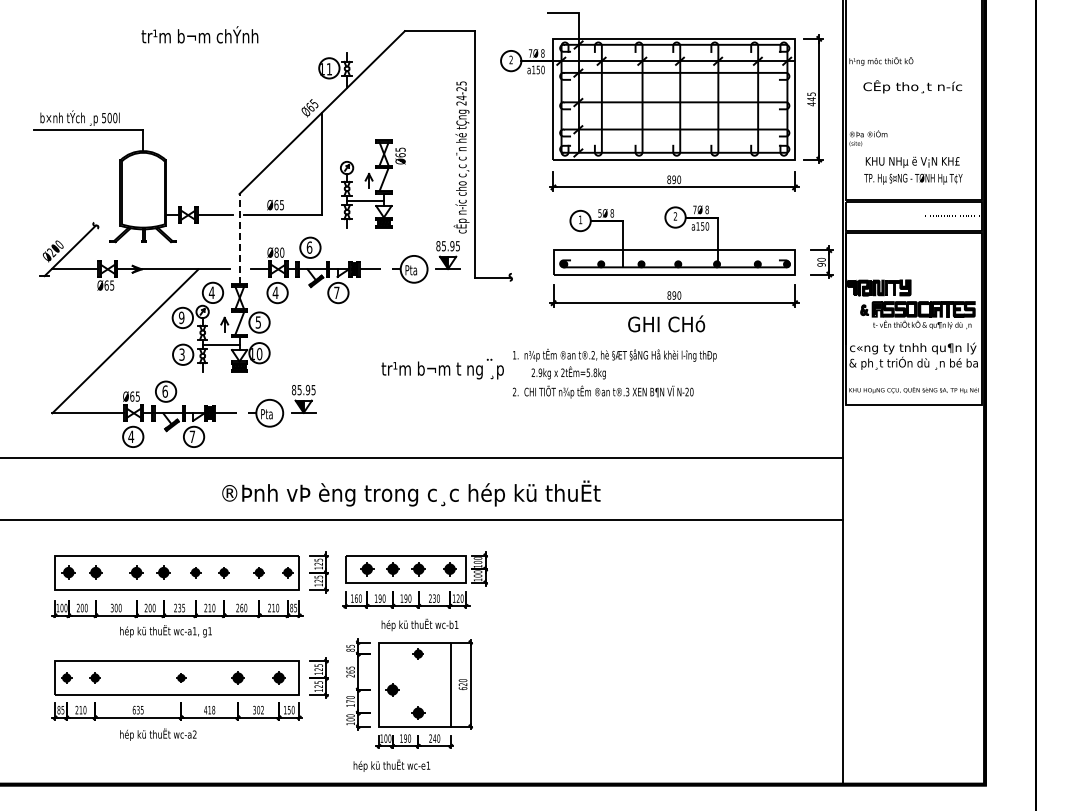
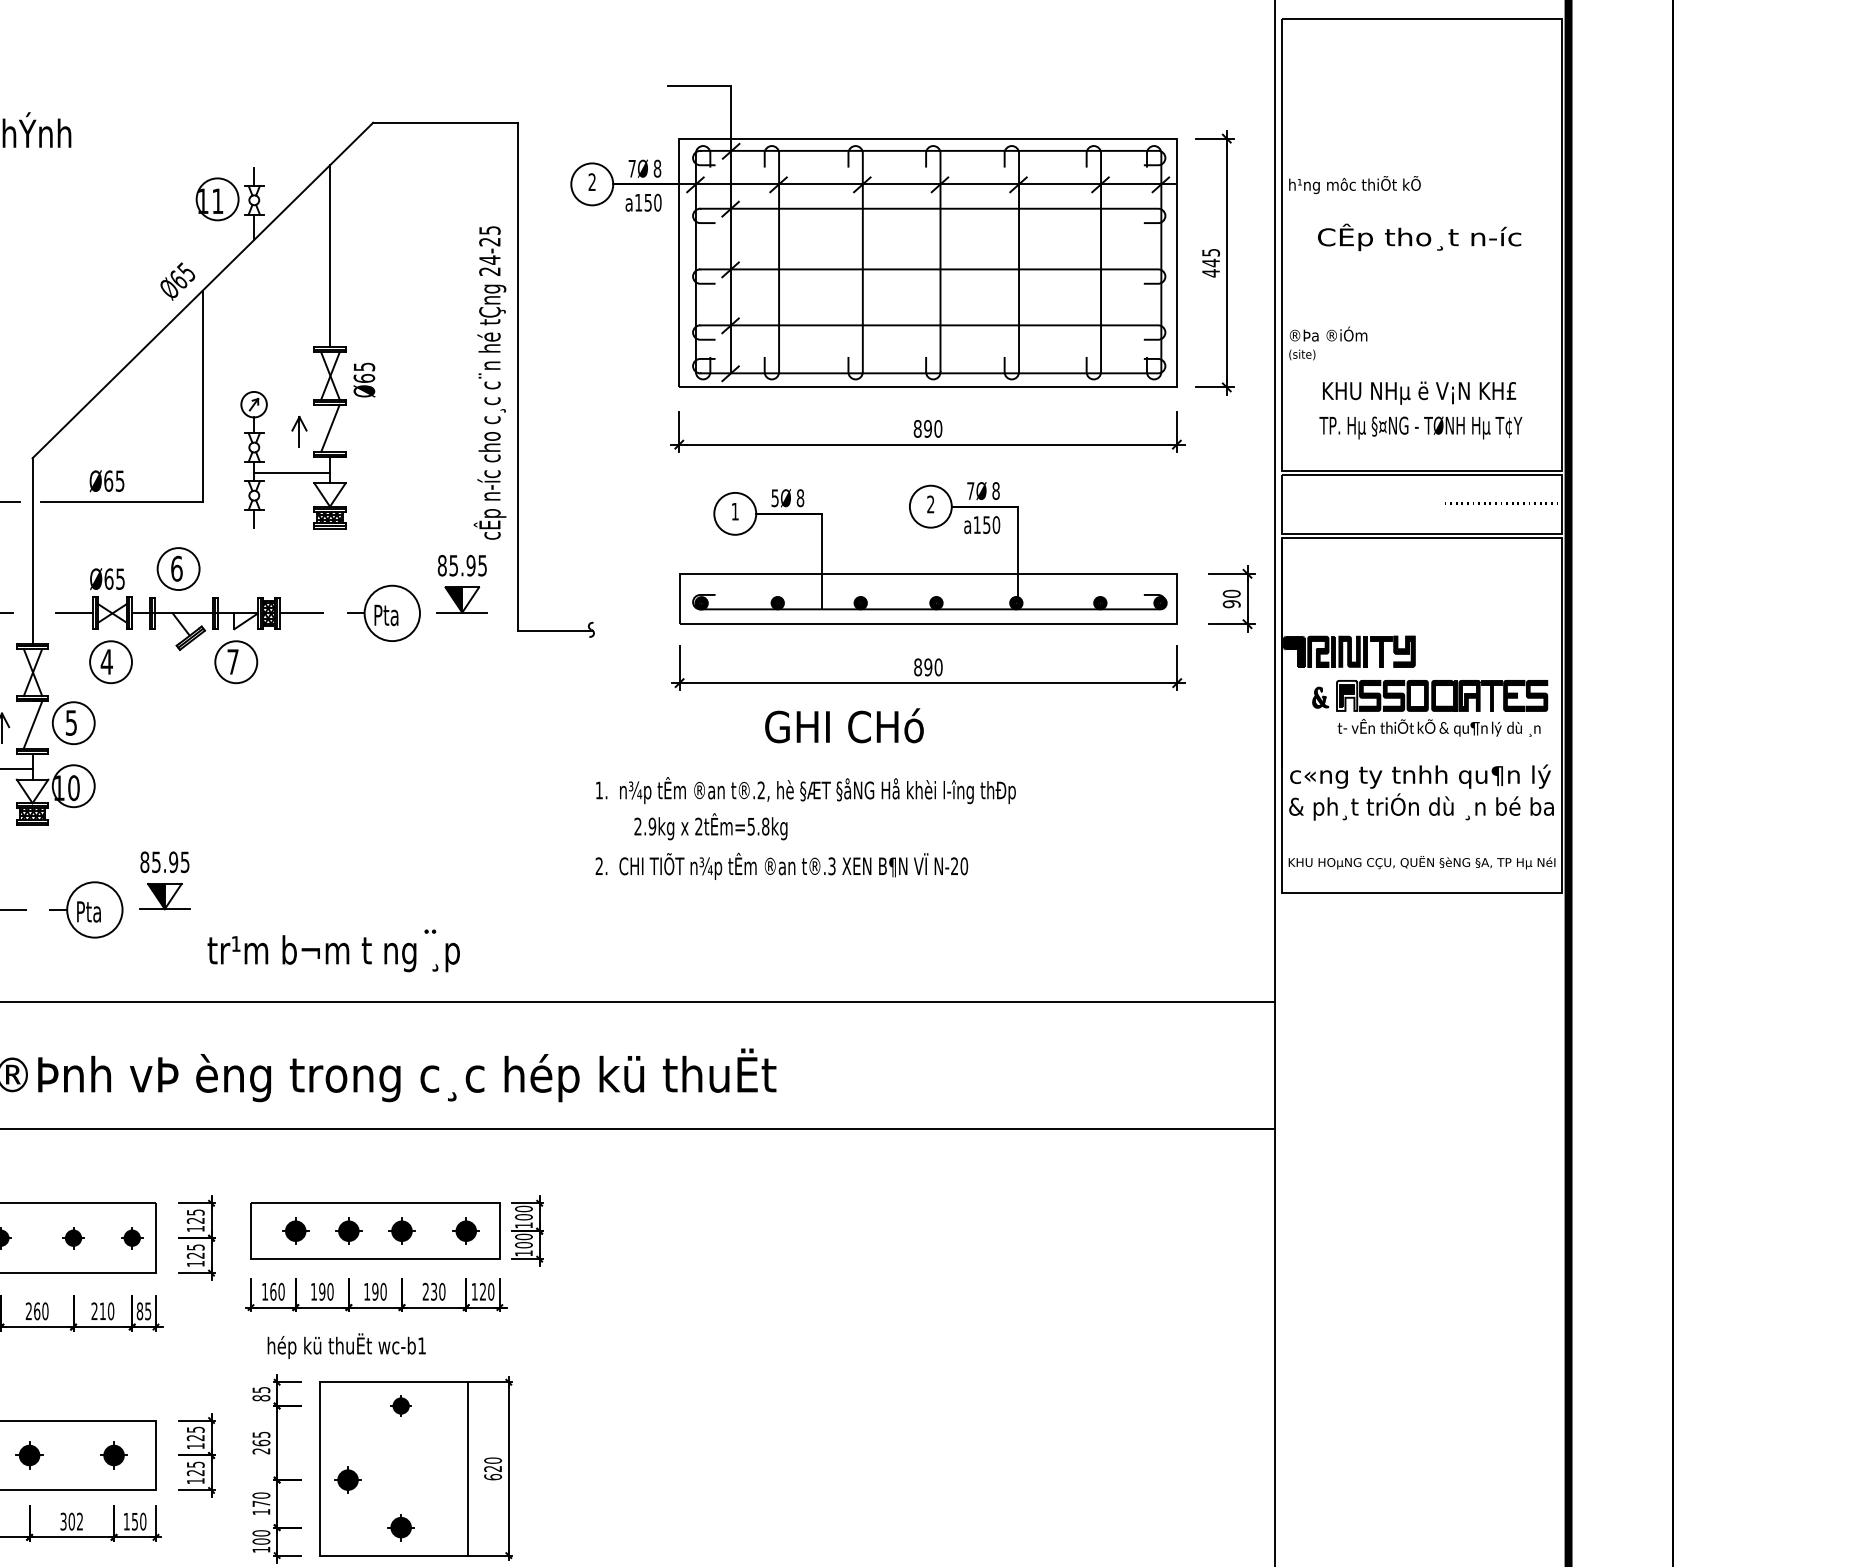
line: (383, 95) -> (329, 255), added
line: (239, 238) -> (32, 549), dashed -> solid
text: (279, 252) -> (114, 578), Ø80 -> Ø65
text: (666, 323) -> (844, 725), moved
text: (442, 368) -> (333, 949), moved
text: (419, 624) -> (345, 1345), moved

